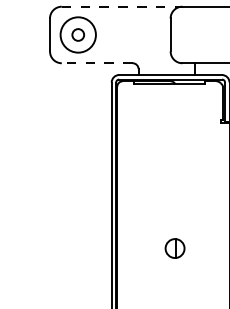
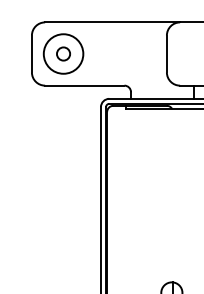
line: (122, 6) -> (113, 22), dashed -> solid
line: (96, 63) -> (83, 85), dashed -> solid

